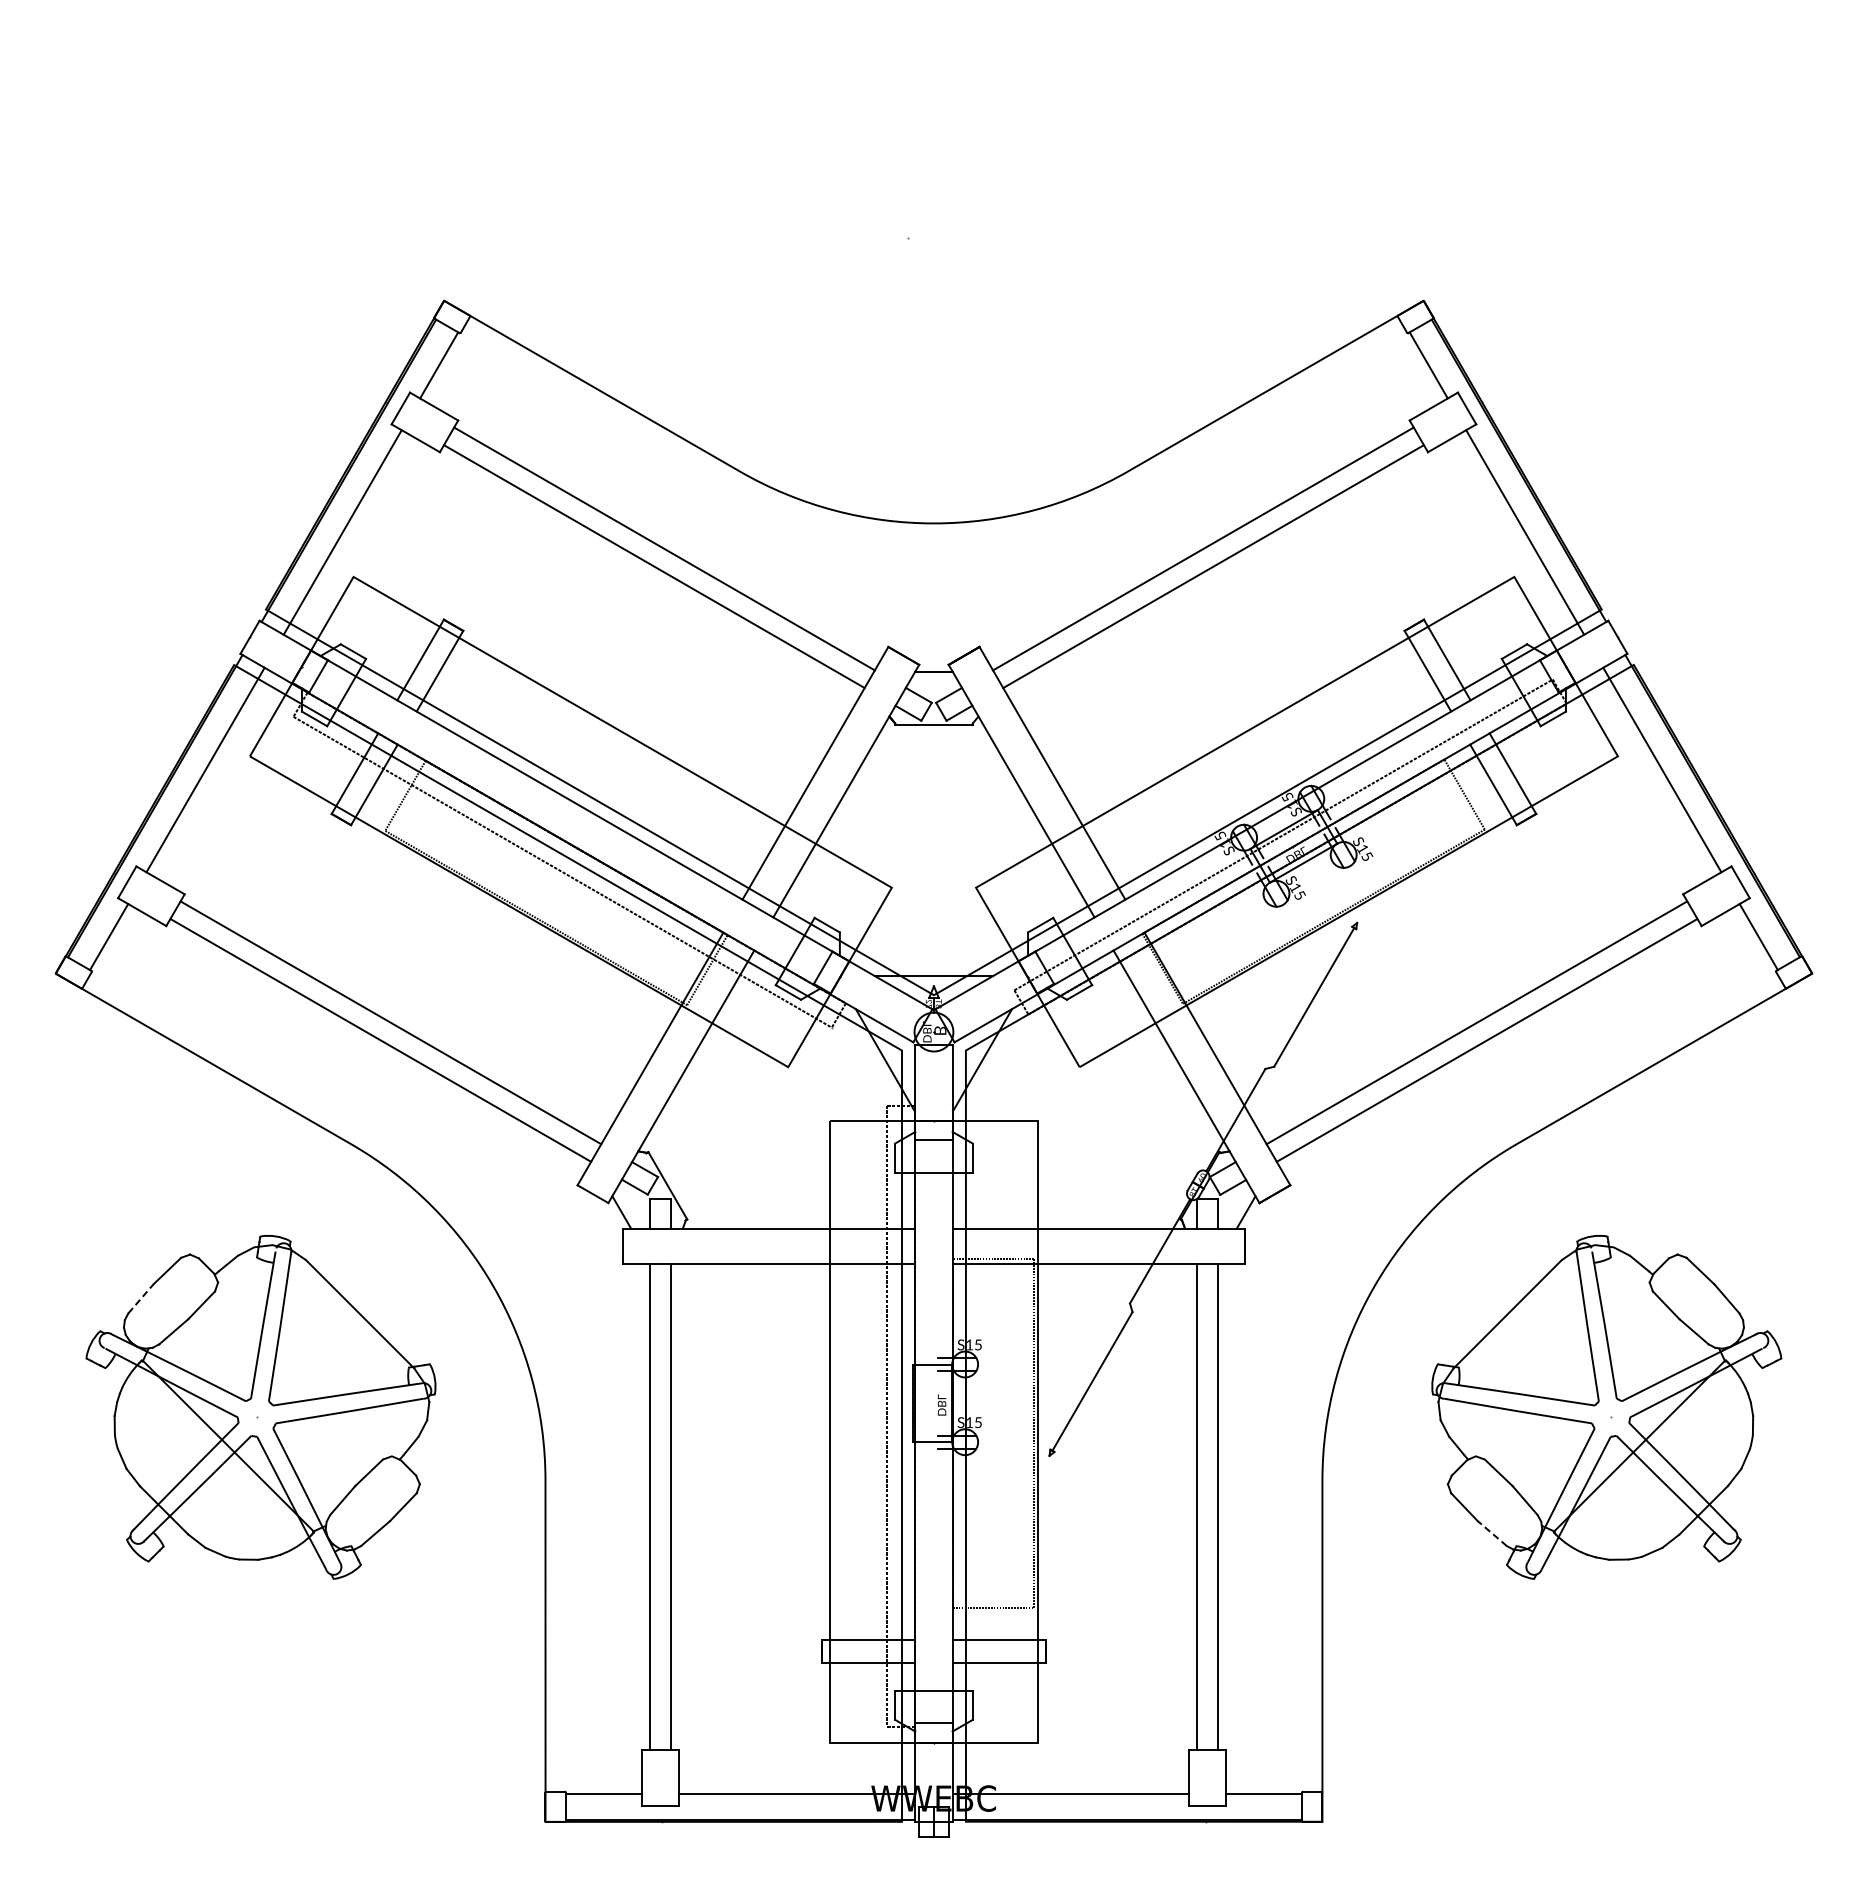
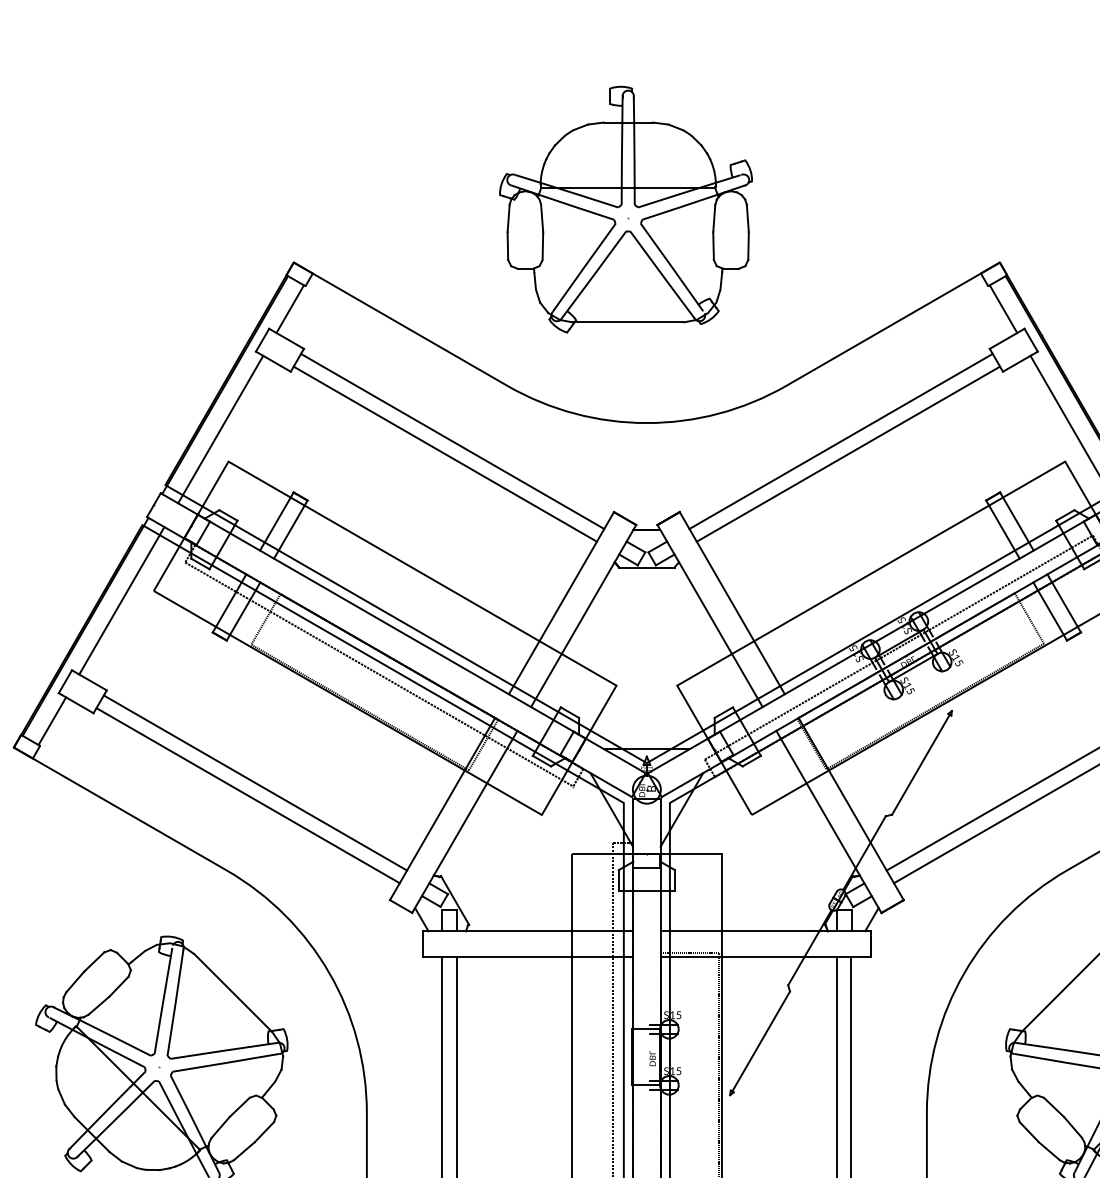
part: (904, 227) -> (625, 209), added
line: (141, 1298) -> (75, 981), dashed -> solid
line: (1491, 1533) -> (1048, 1151), dashed -> solid

